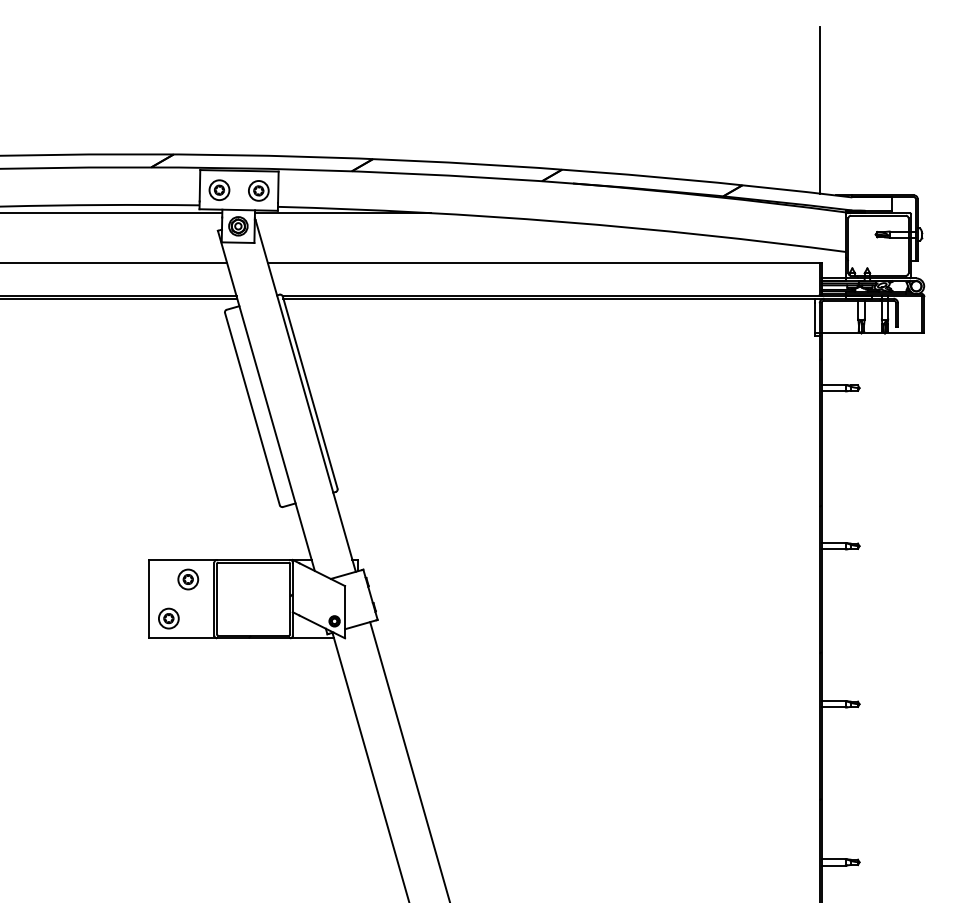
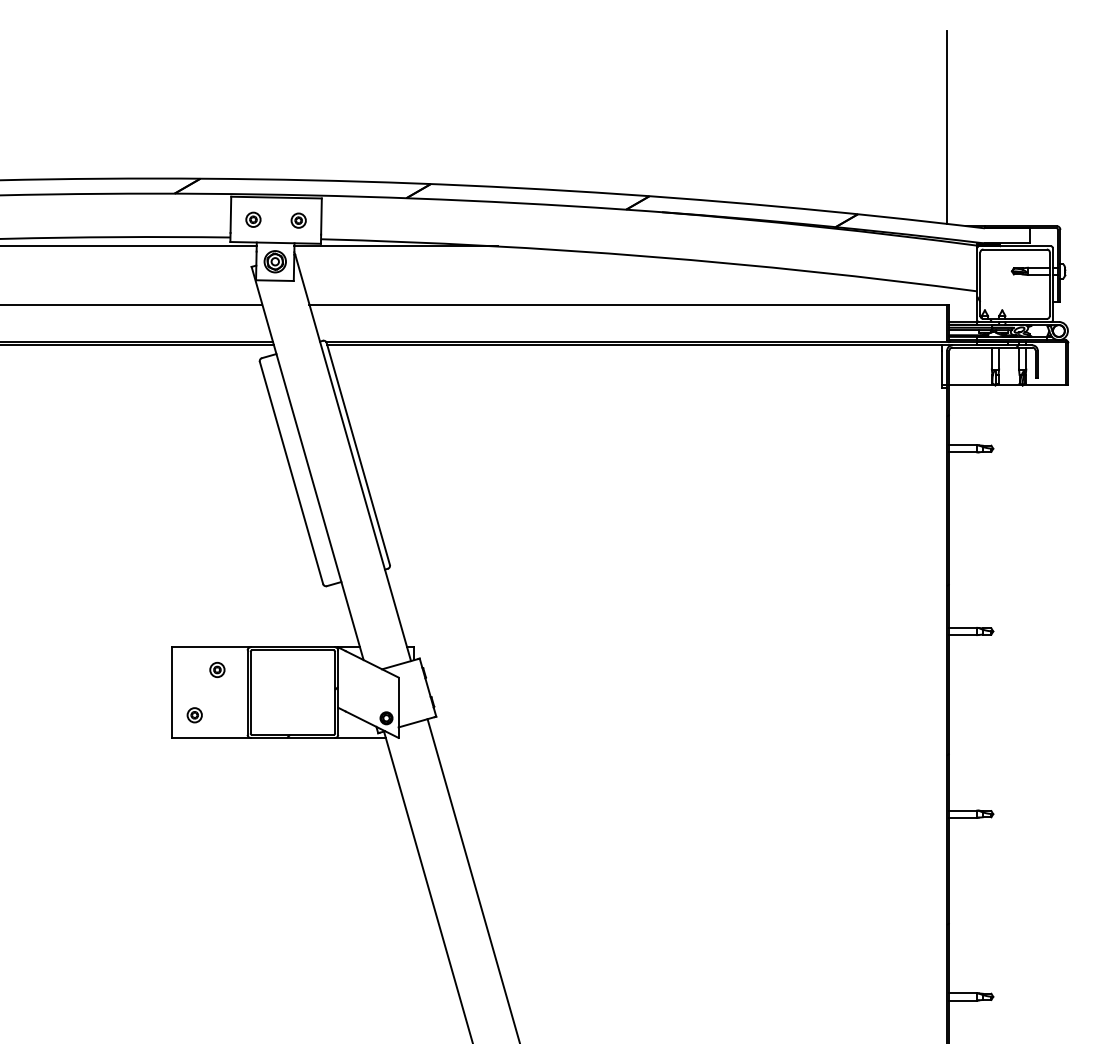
part: (219, 189) -> (253, 219), size x0.62
part: (258, 190) -> (298, 220), size x0.62
part: (188, 579) -> (217, 669), size x0.62
part: (168, 618) -> (194, 715), size x0.62

